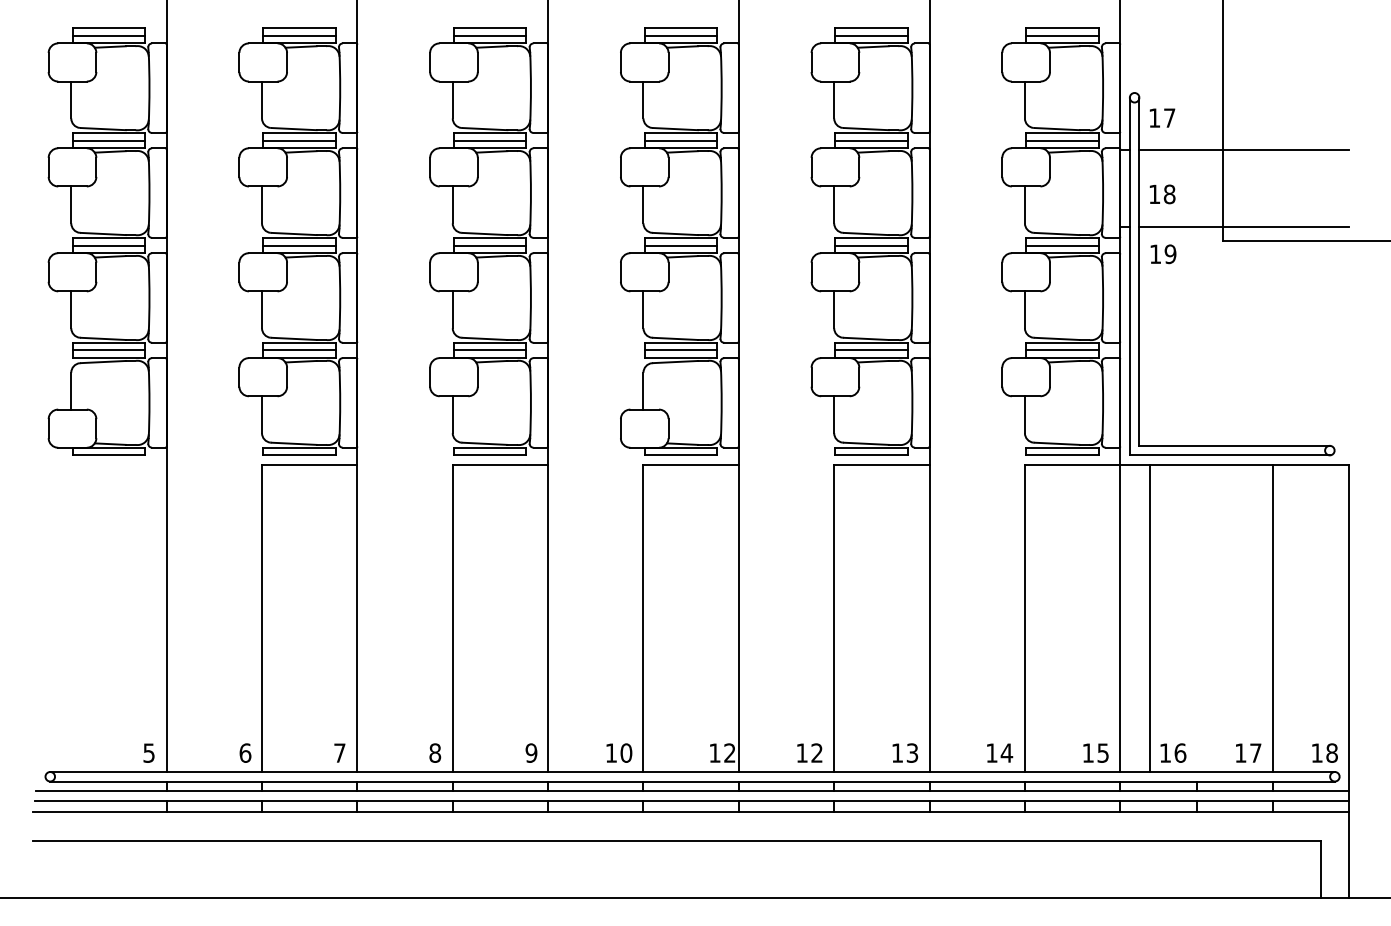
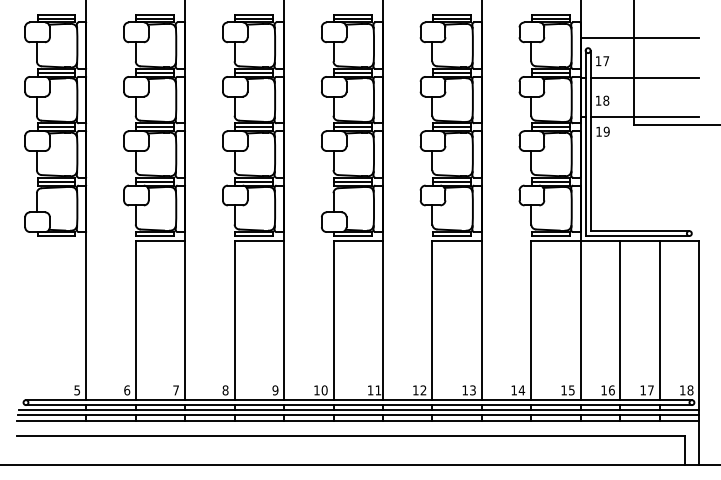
line: (1233, 74) -> (639, 38), added
line: (1150, 618) -> (620, 320), moved
text: (728, 753) -> (377, 390), 12 -> 11

